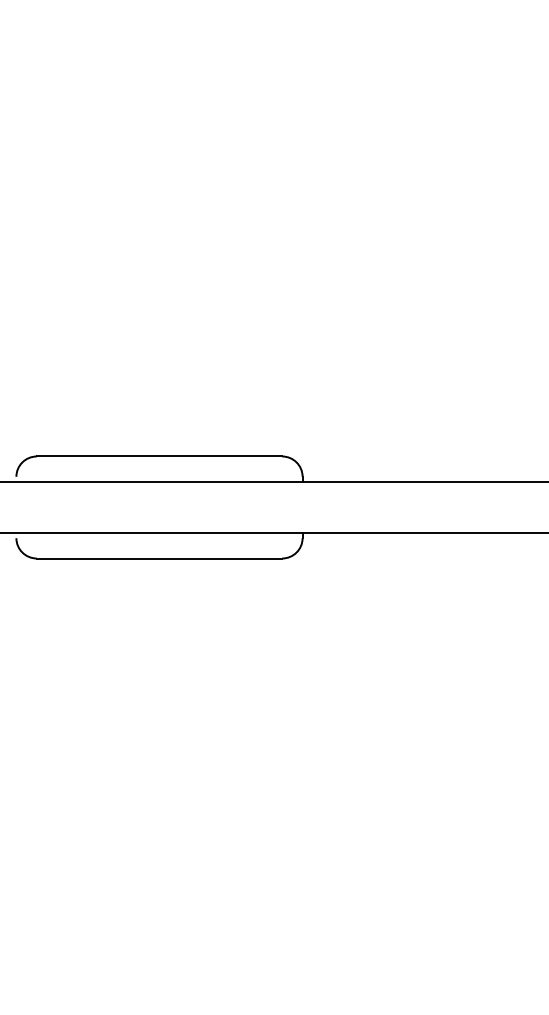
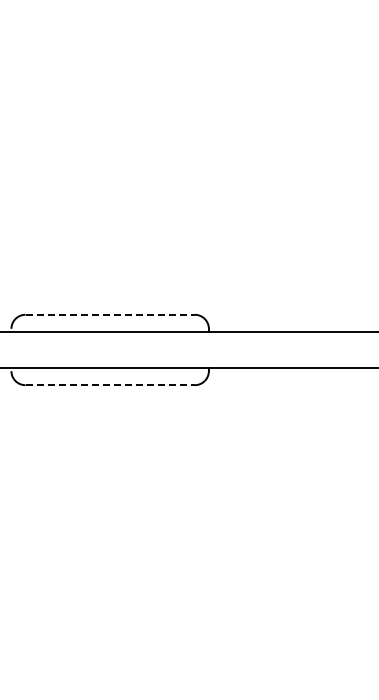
line: (159, 456) -> (110, 314), solid -> dashed
line: (159, 558) -> (110, 385), solid -> dashed

